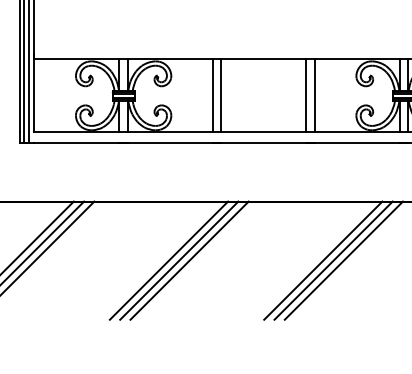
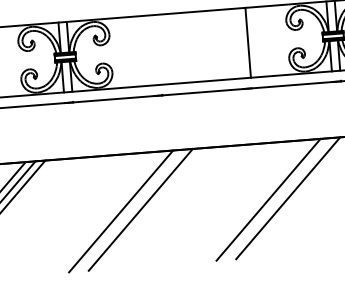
line: (212, 95) -> (150, 50), removed
line: (221, 95) -> (158, 49), removed
line: (306, 95) -> (240, 43), removed
line: (179, 260) -> (131, 210), removed
line: (333, 260) -> (278, 198), removed

